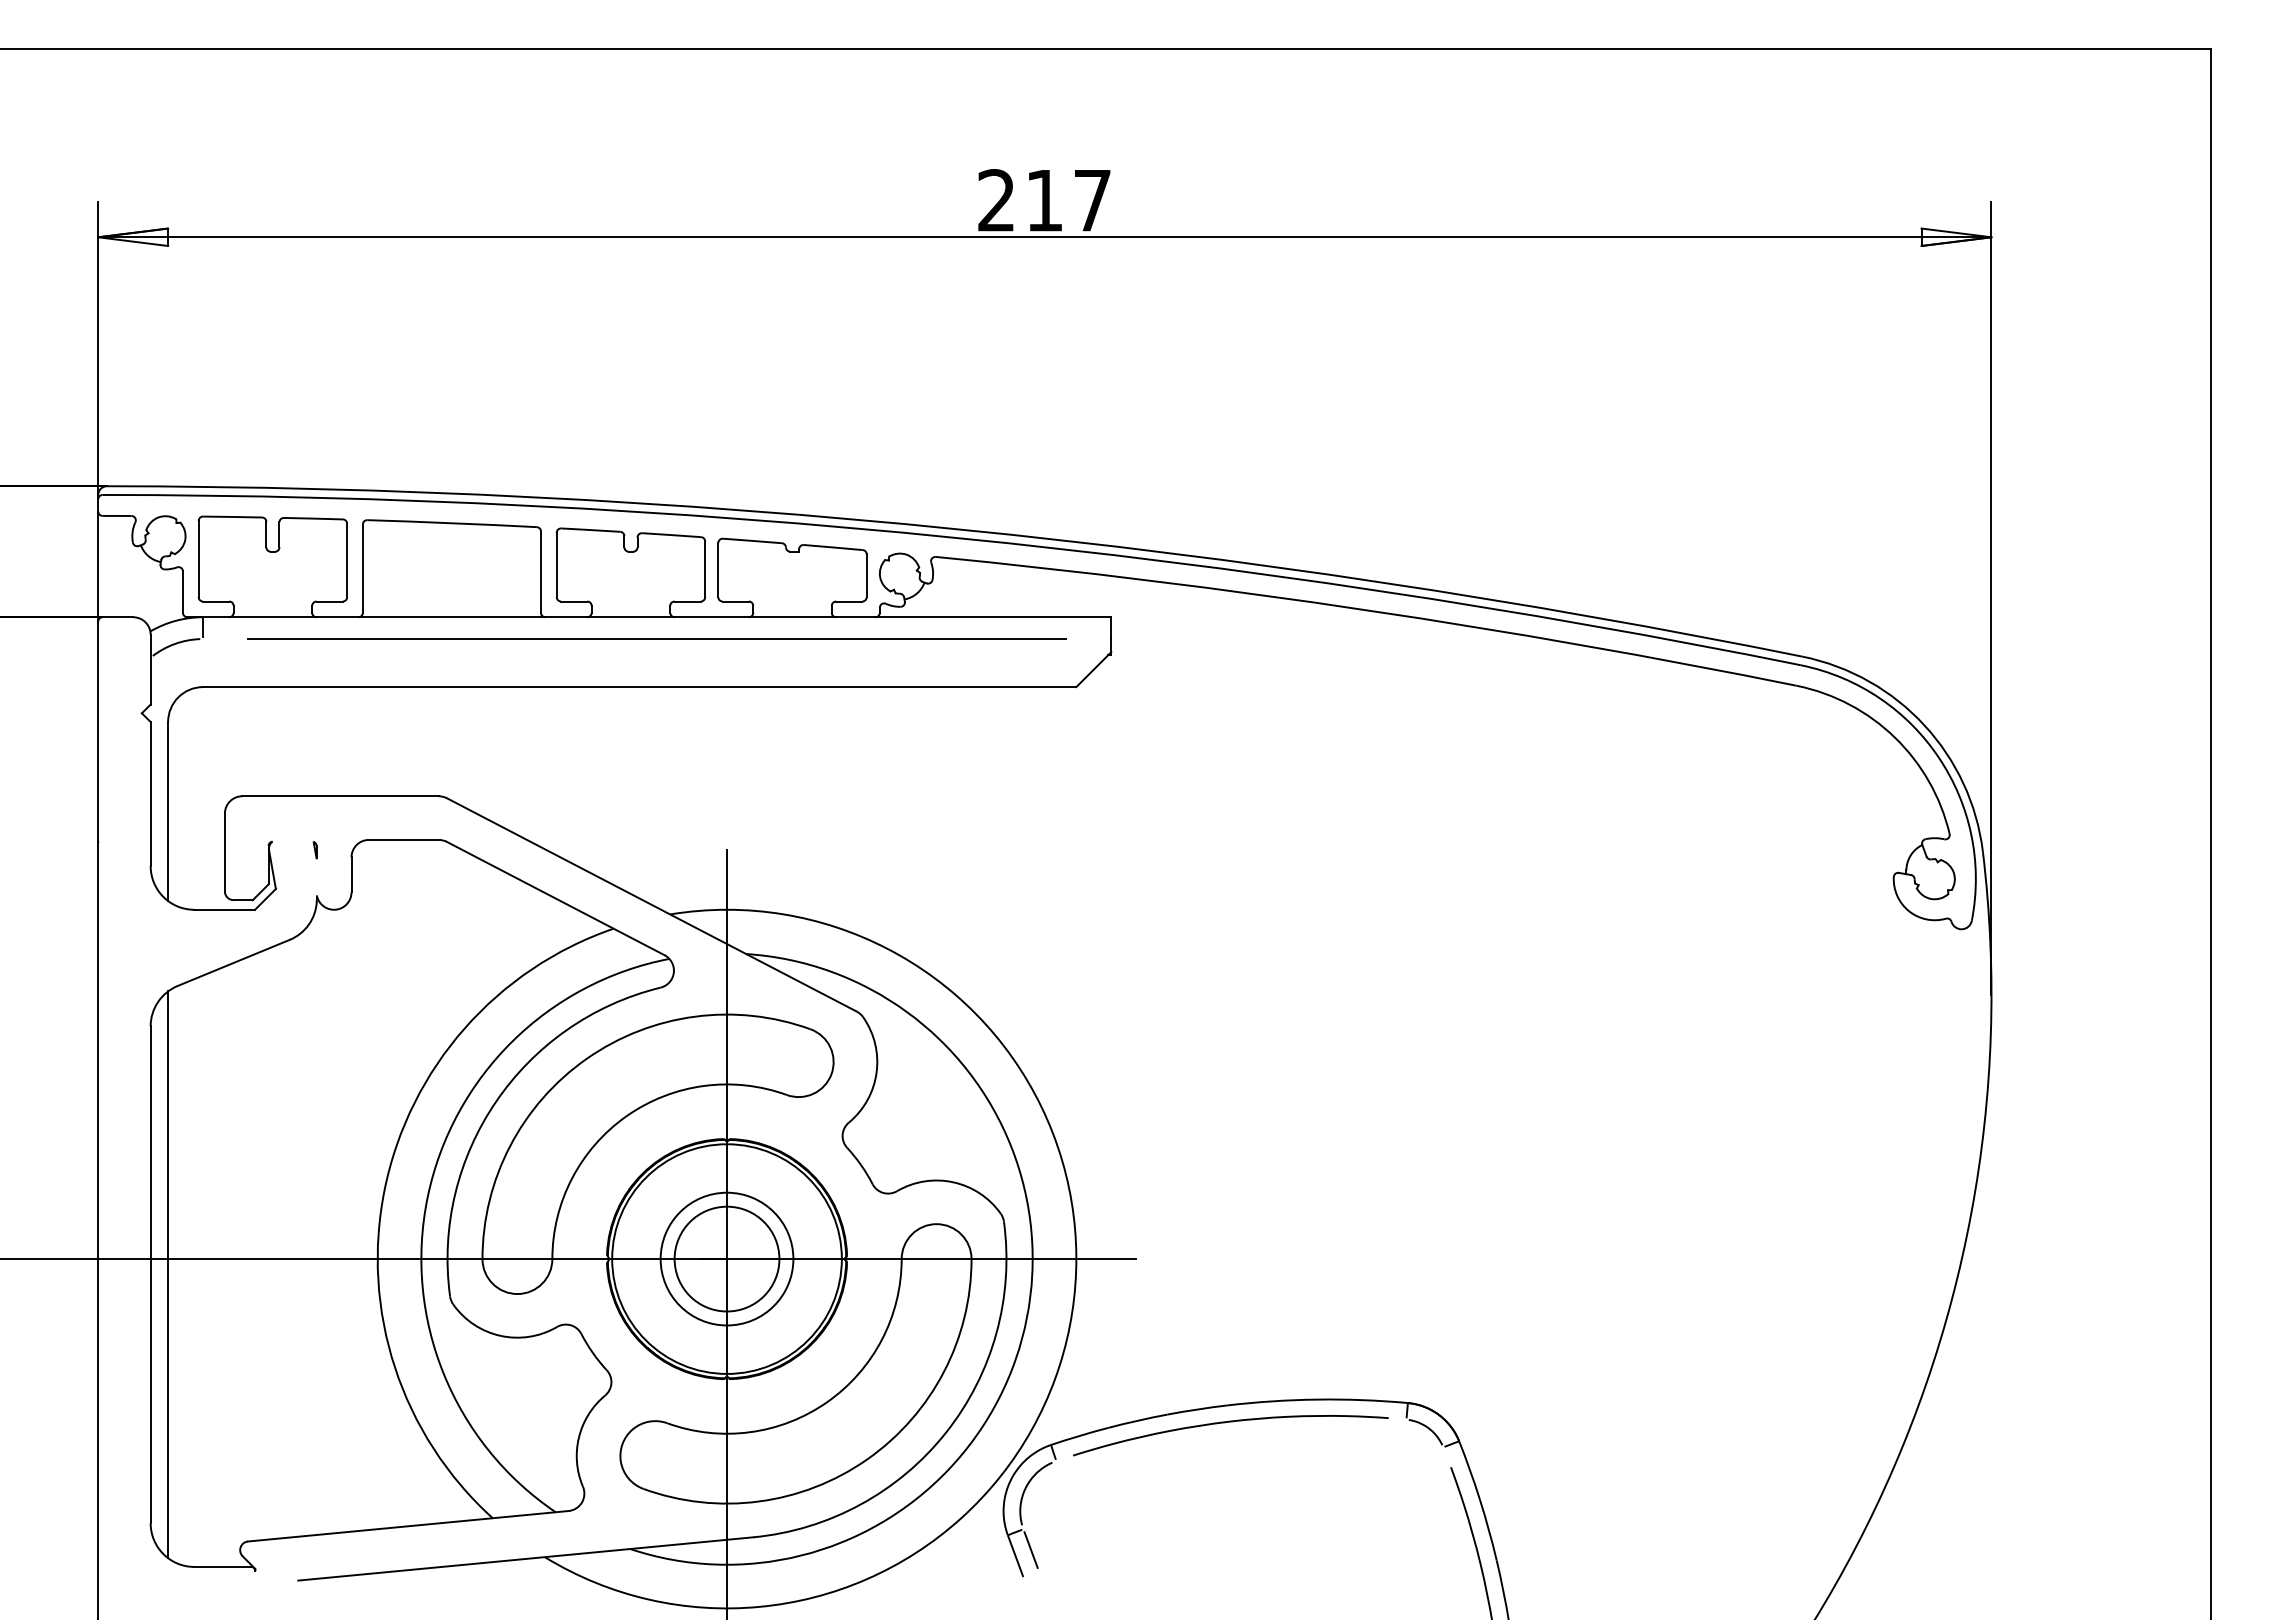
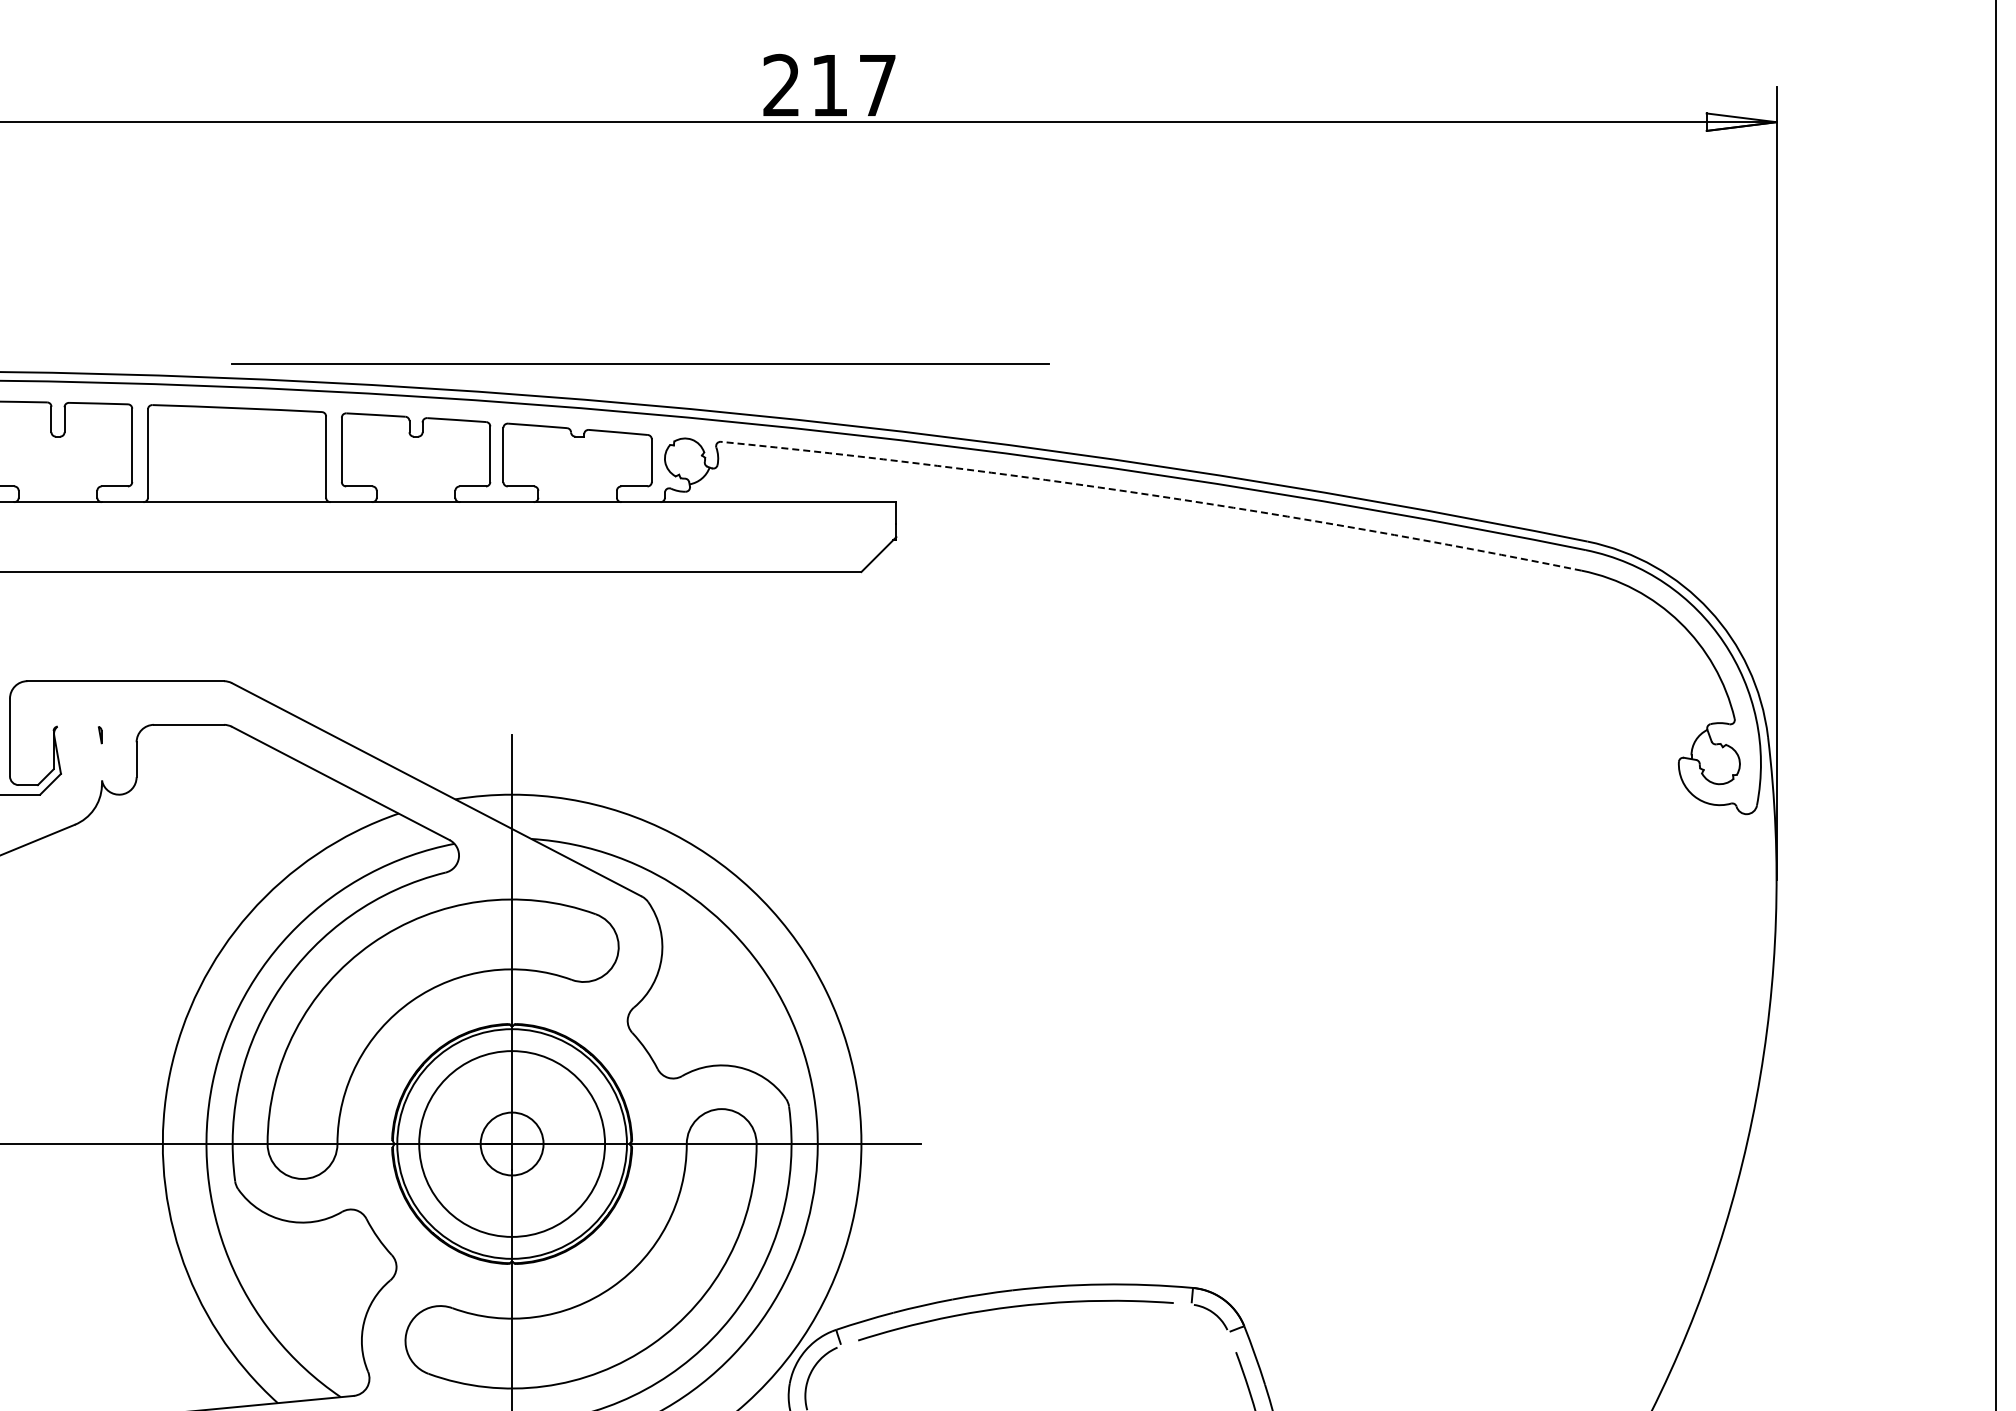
arc: (1367, 610) -> (1152, 495), solid -> dashed
line: (656, 638) -> (639, 363), moved
circle: (726, 1258) -> (511, 1143), size x0.6
circle: (726, 1258) -> (511, 1143), size x1.4

